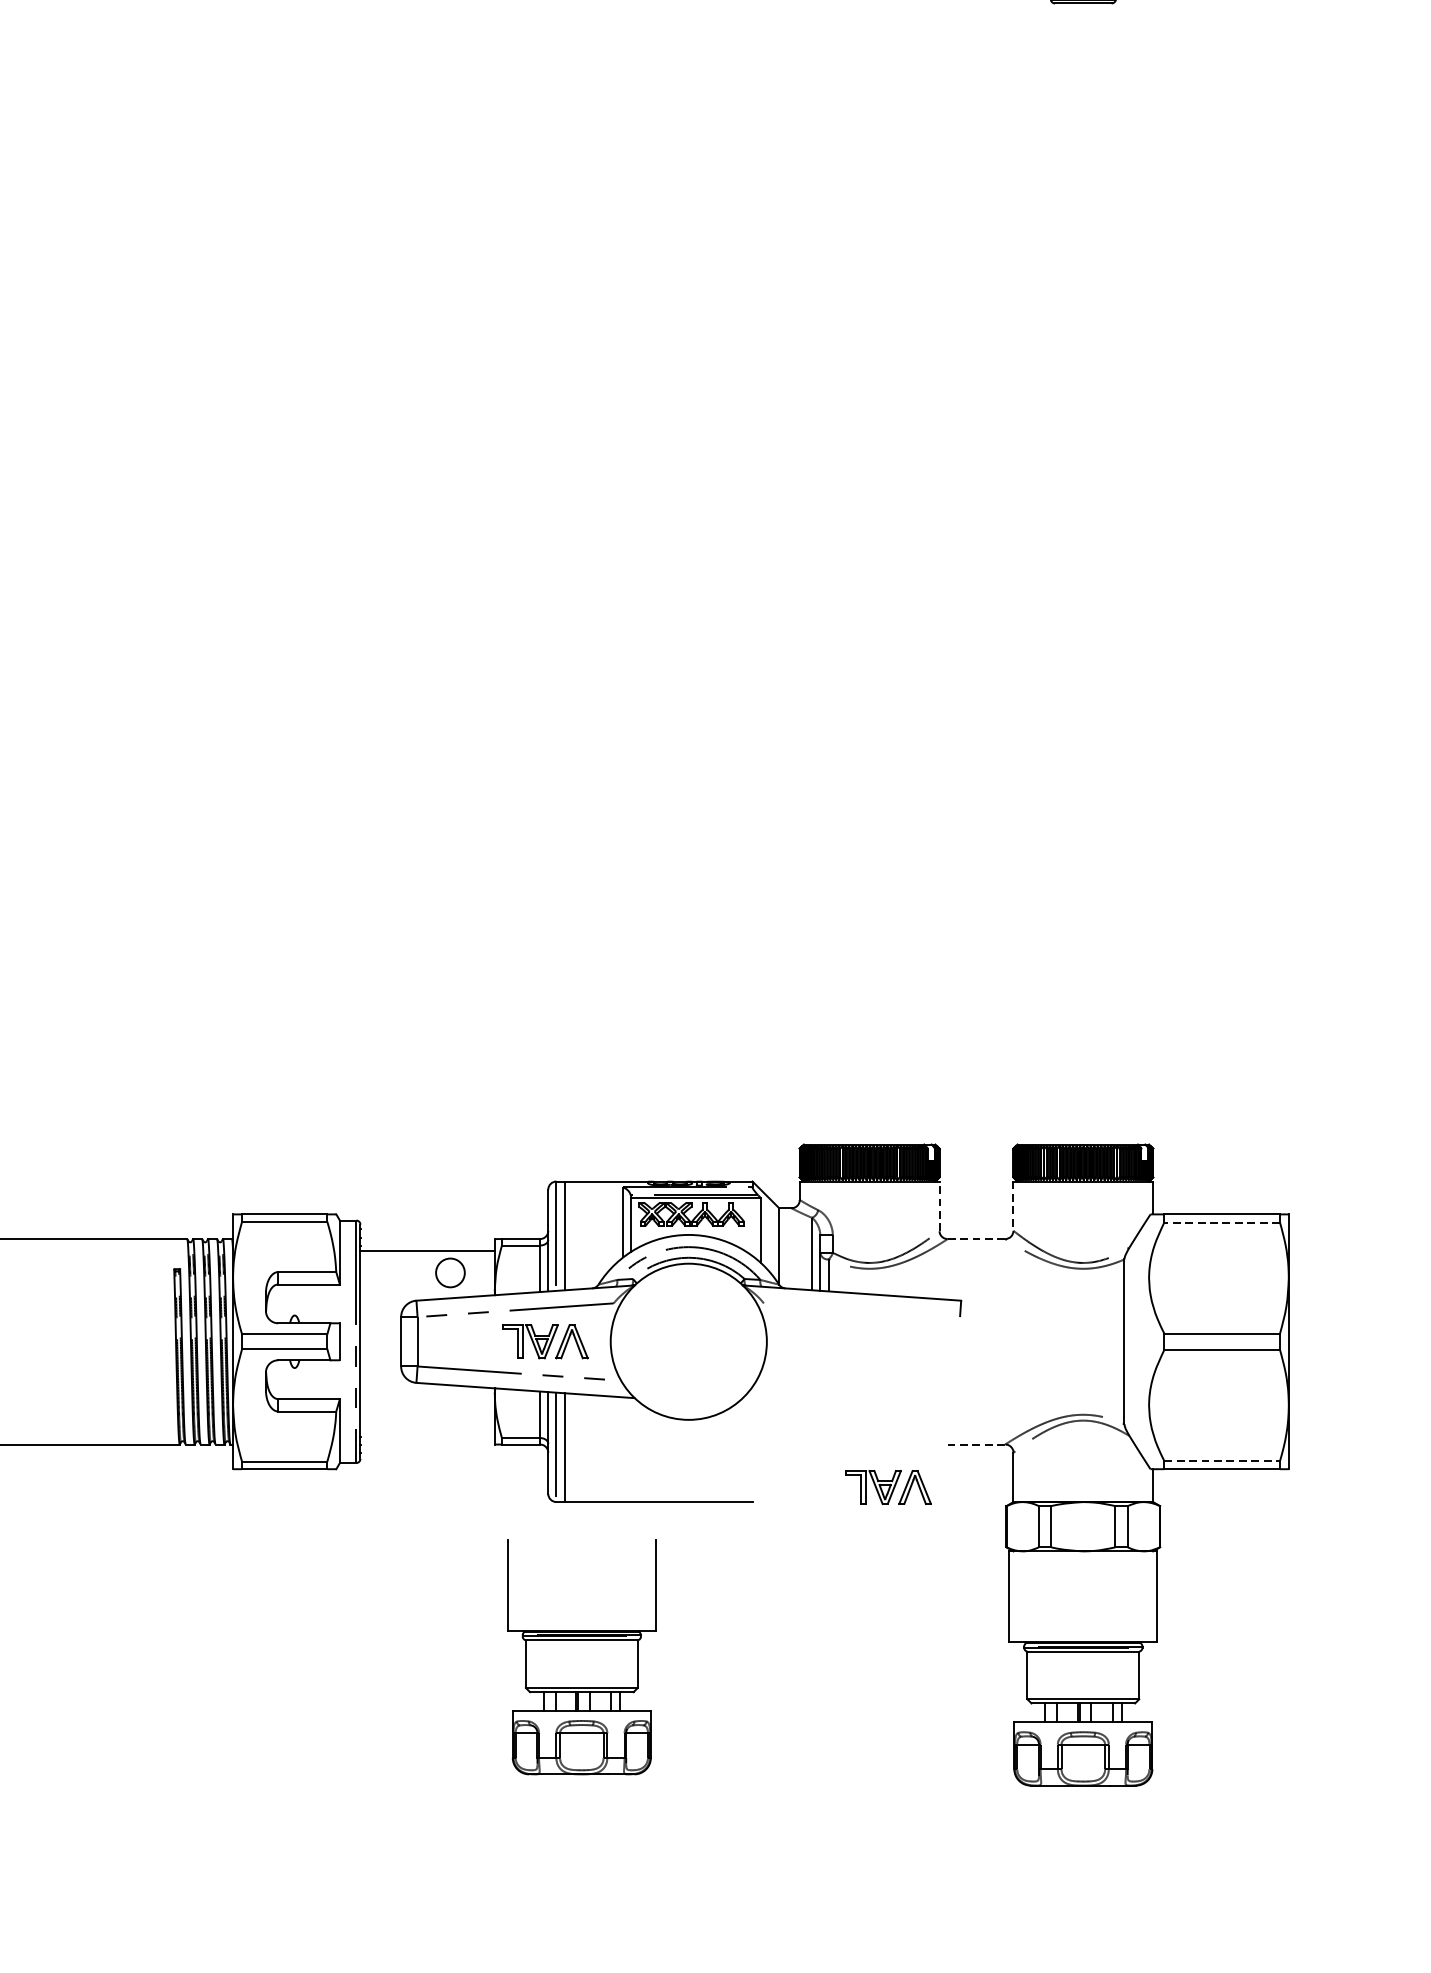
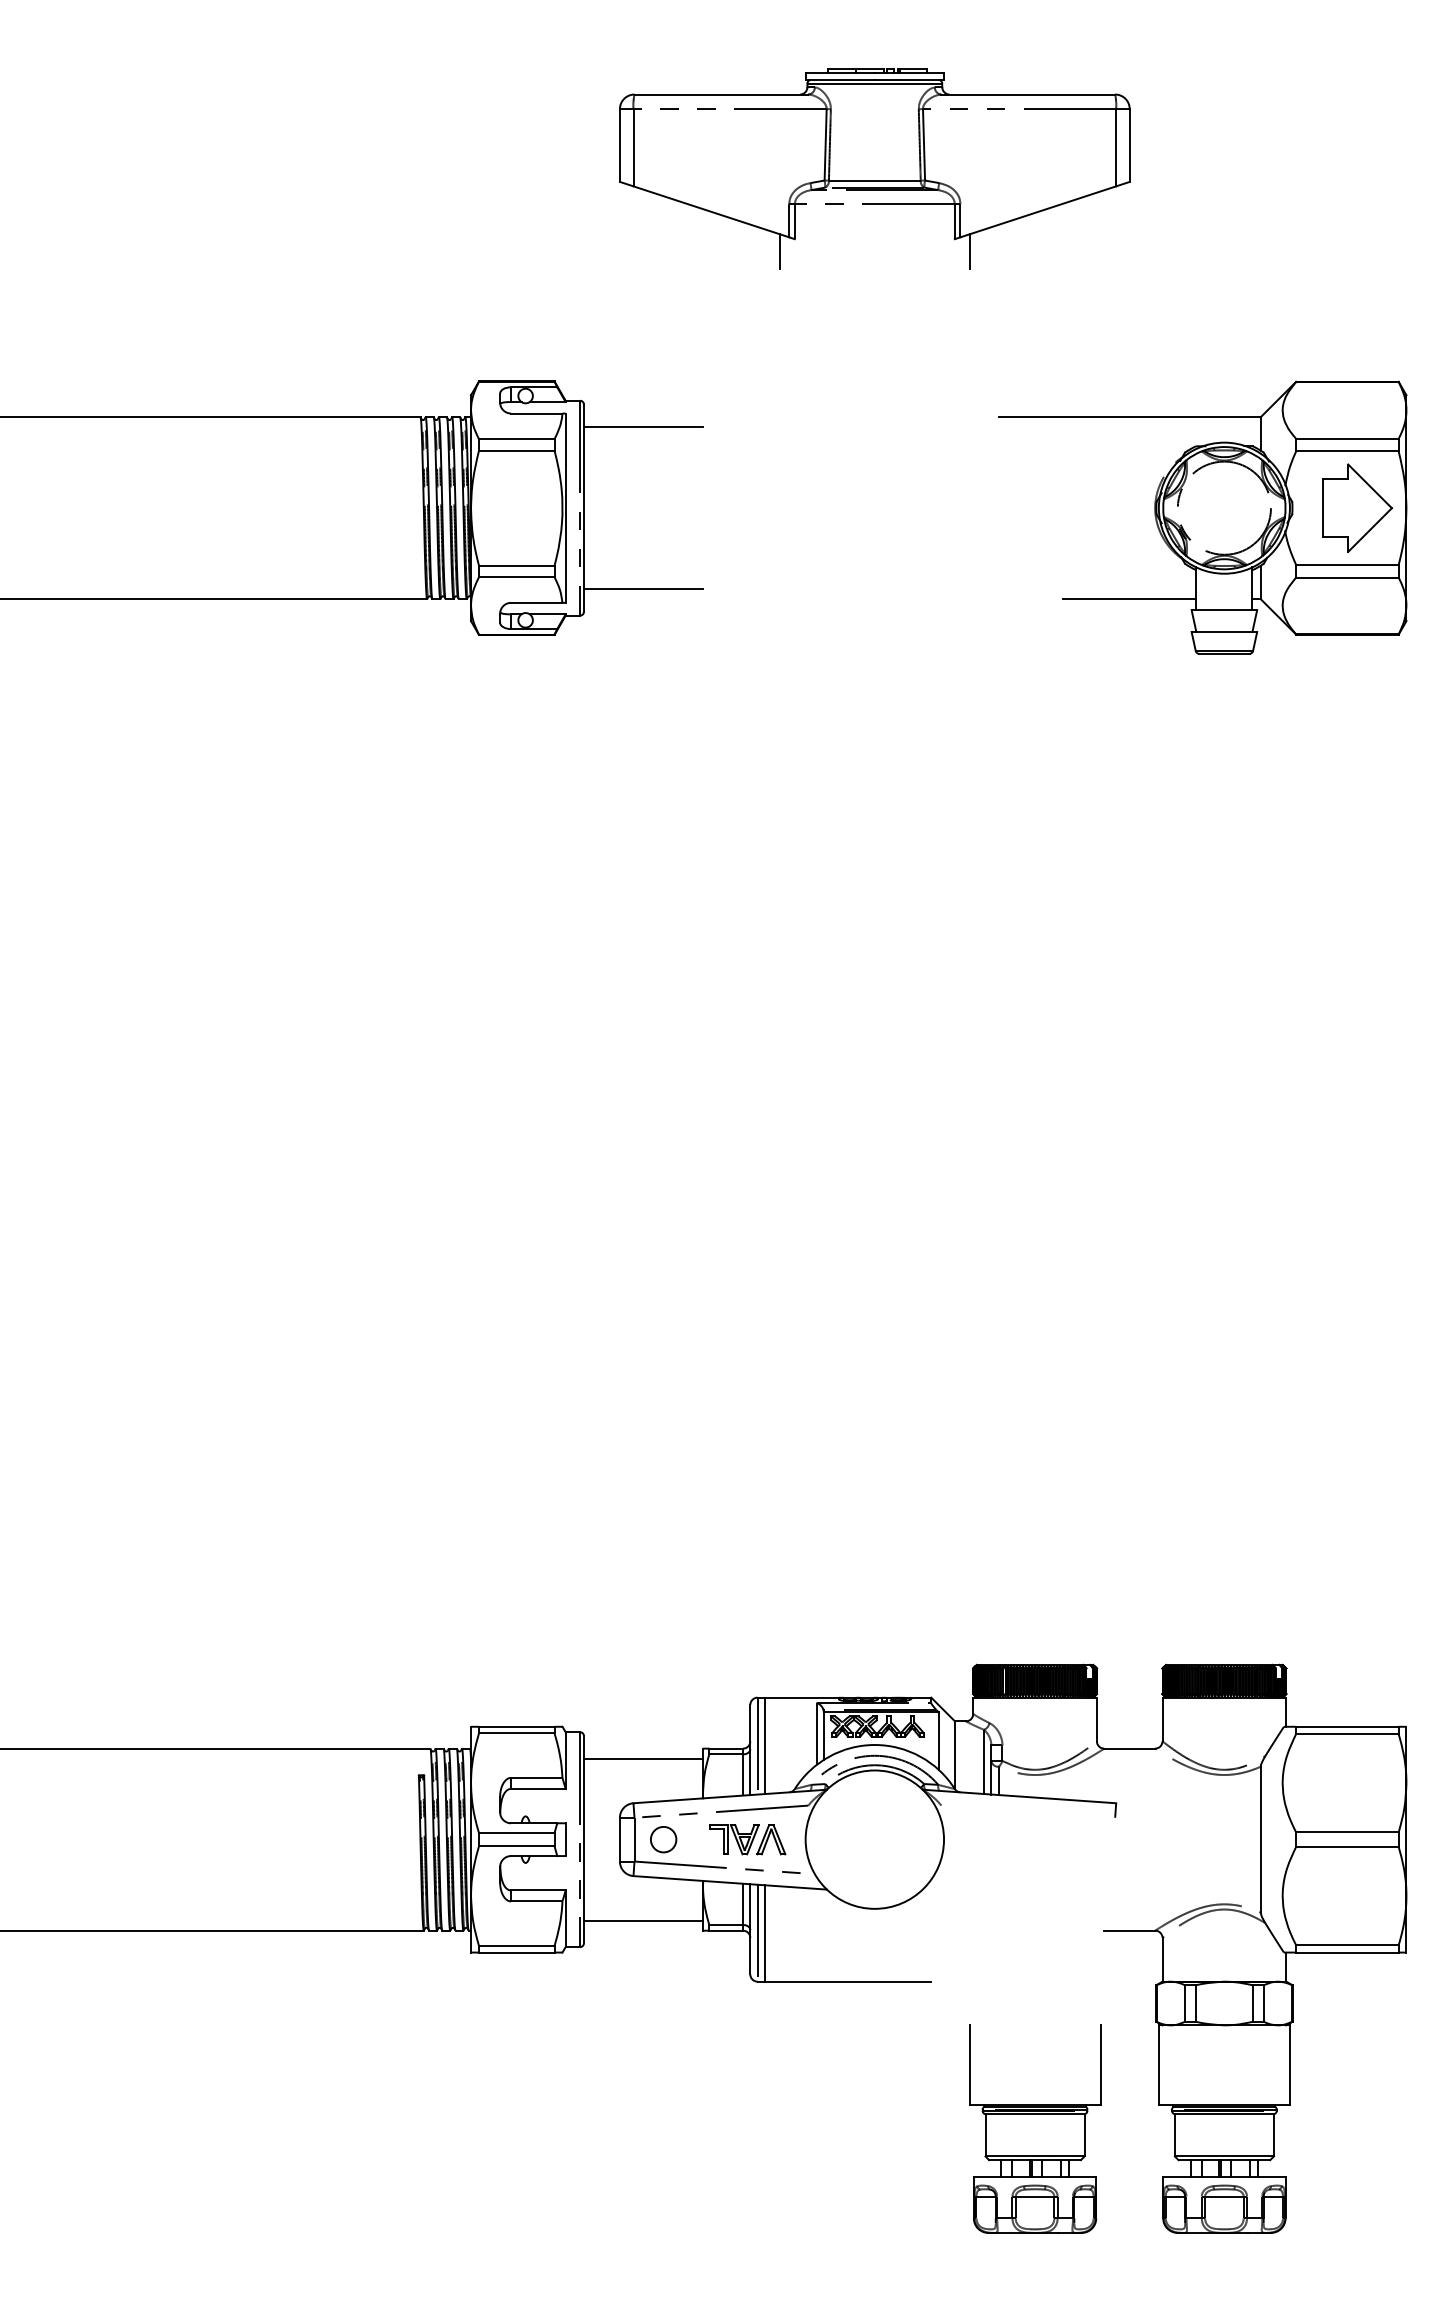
line: (938, 1206) -> (1096, 1719), dashed -> solid
line: (1013, 1206) -> (1162, 1719), dashed -> solid
line: (1221, 1223) -> (1346, 1734), dashed -> solid
line: (976, 1238) -> (1129, 1748), dashed -> solid
circle: (450, 1272) -> (663, 1839), moved
line: (426, 1433) -> (642, 1920), added
line: (976, 1444) -> (1129, 1930), dashed -> solid
line: (1222, 1461) -> (1347, 1945), dashed -> solid
part: (888, 1487) -> (1051, 1968), removed
part: (582, 1656) -> (1035, 2128), moved

